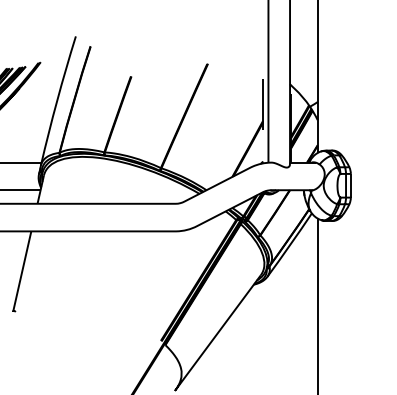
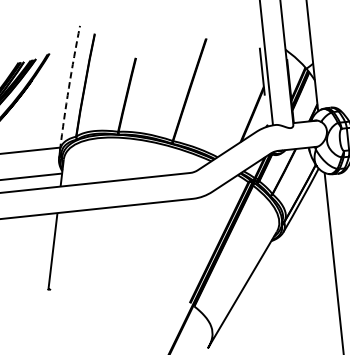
line: (57, 100) -> (69, 87), solid -> dashed

